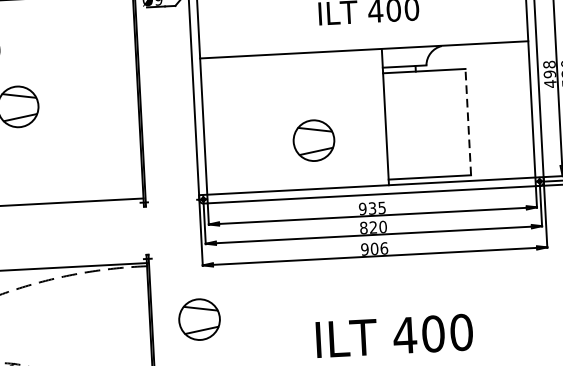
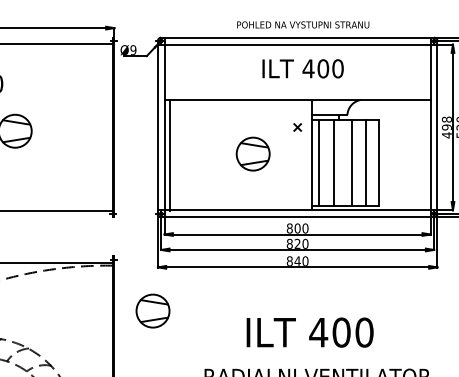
part: (365, 84) -> (297, 127), added
line: (467, 121) -> (378, 162), dashed -> solid
line: (453, 122) -> (366, 162), added
line: (435, 123) -> (352, 162), added
line: (413, 124) -> (334, 162), added
line: (395, 125) -> (319, 162), added
line: (209, 126) -> (169, 155), added
part: (313, 139) -> (252, 153), moved
text: (372, 208) -> (297, 228), 935 -> 800
text: (374, 247) -> (297, 260), 906 -> 840

